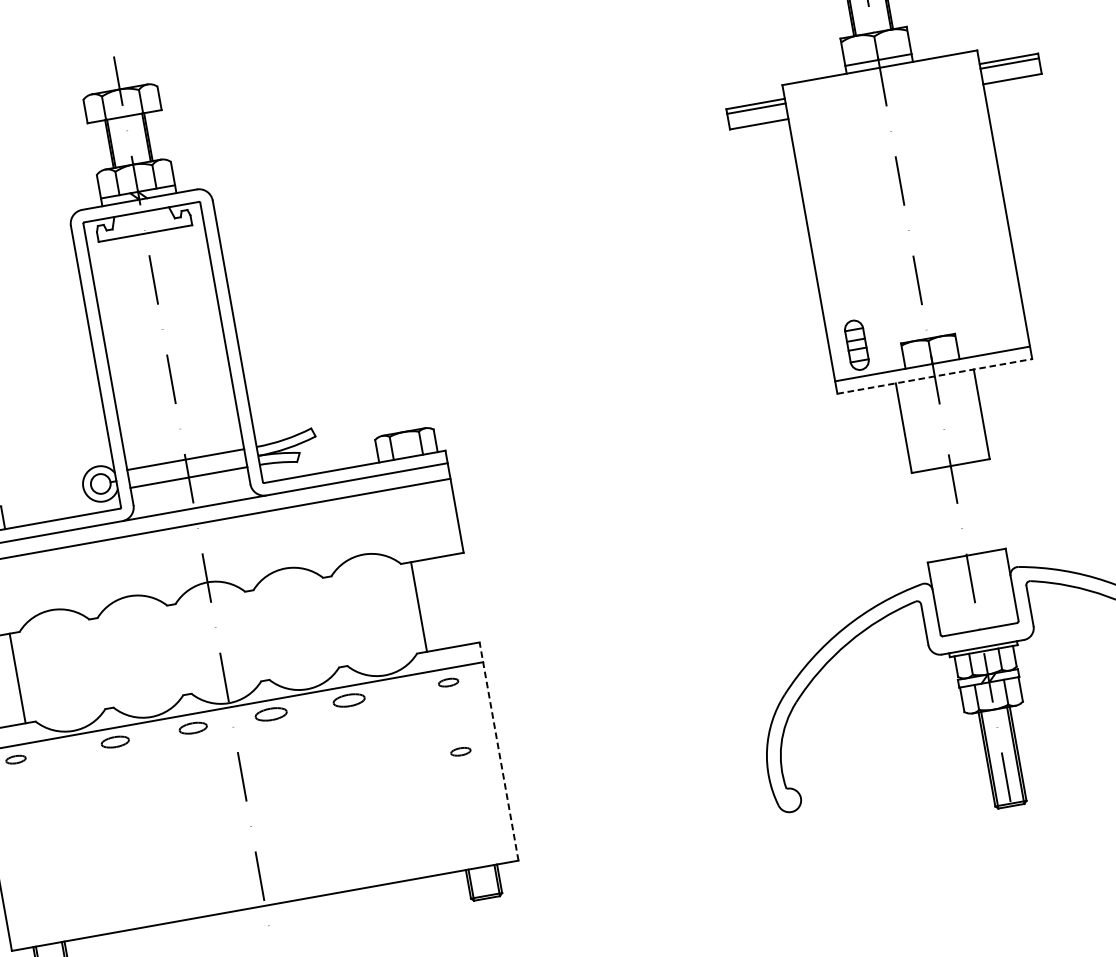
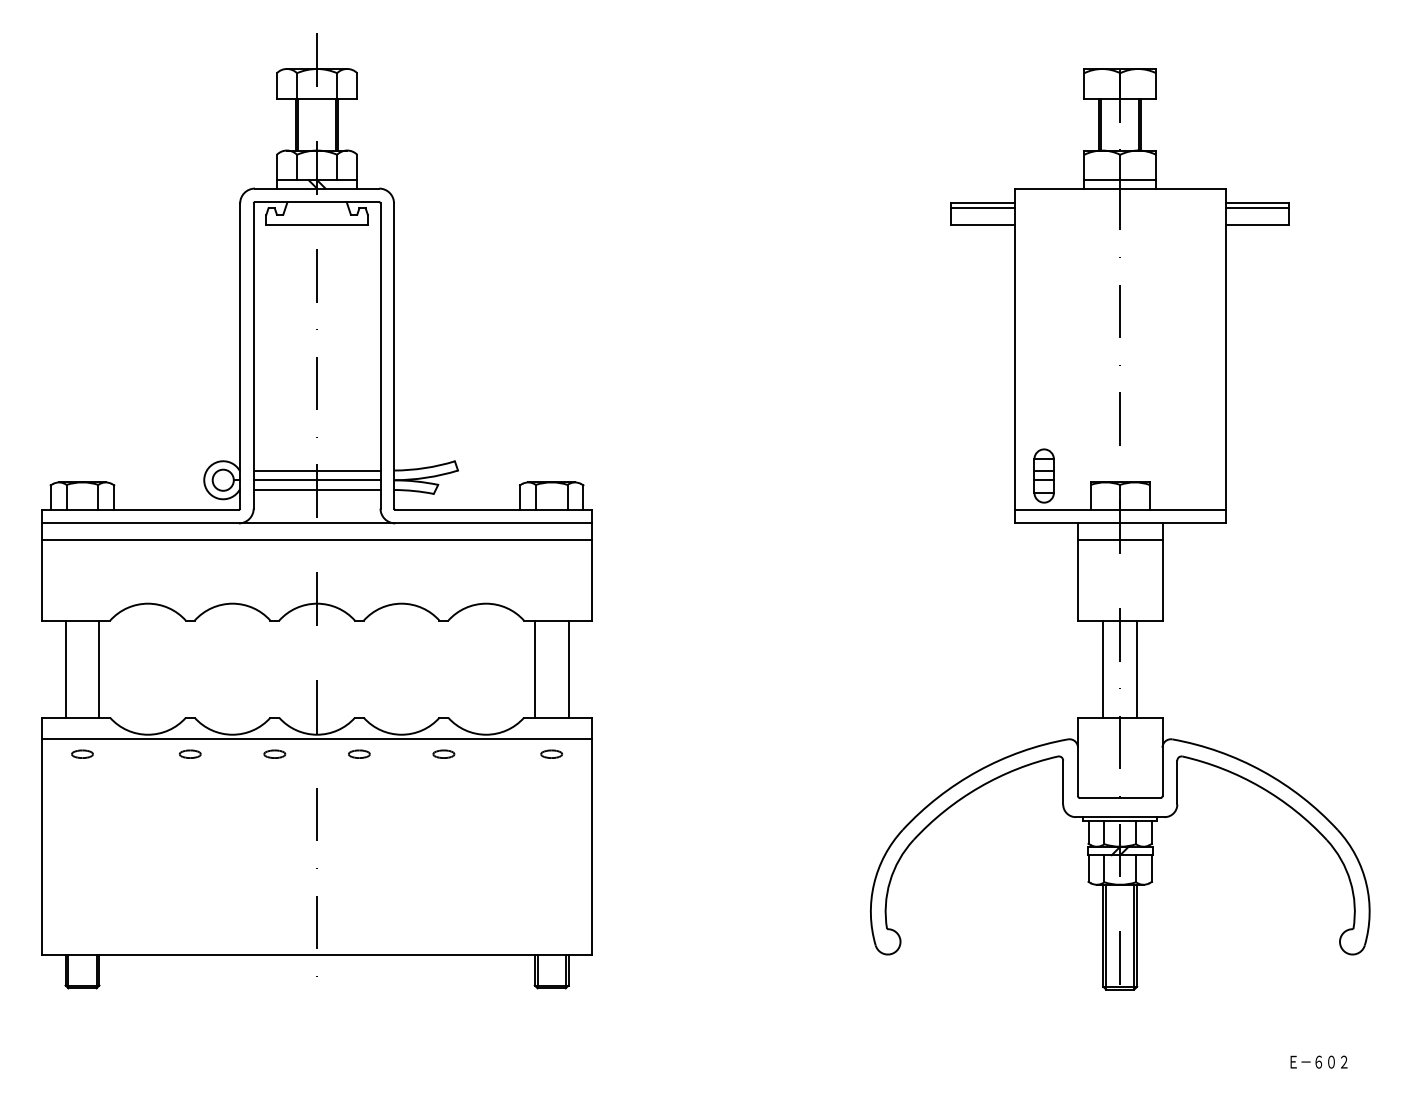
line: (935, 376) -> (1120, 523), dashed -> solid
line: (936, 392) -> (1119, 540), added
line: (186, 468) -> (316, 480), added
line: (974, 507) -> (1137, 668), added
line: (943, 512) -> (1103, 668), added
line: (449, 600) -> (568, 668), added
part: (348, 699) -> (443, 753), size x0.62
part: (271, 713) -> (359, 753), size x0.62
part: (192, 727) -> (274, 753), size x0.71
part: (115, 741) -> (190, 753), size x0.71
part: (460, 751) -> (551, 828), removed
line: (498, 751) -> (591, 835), dashed -> solid

